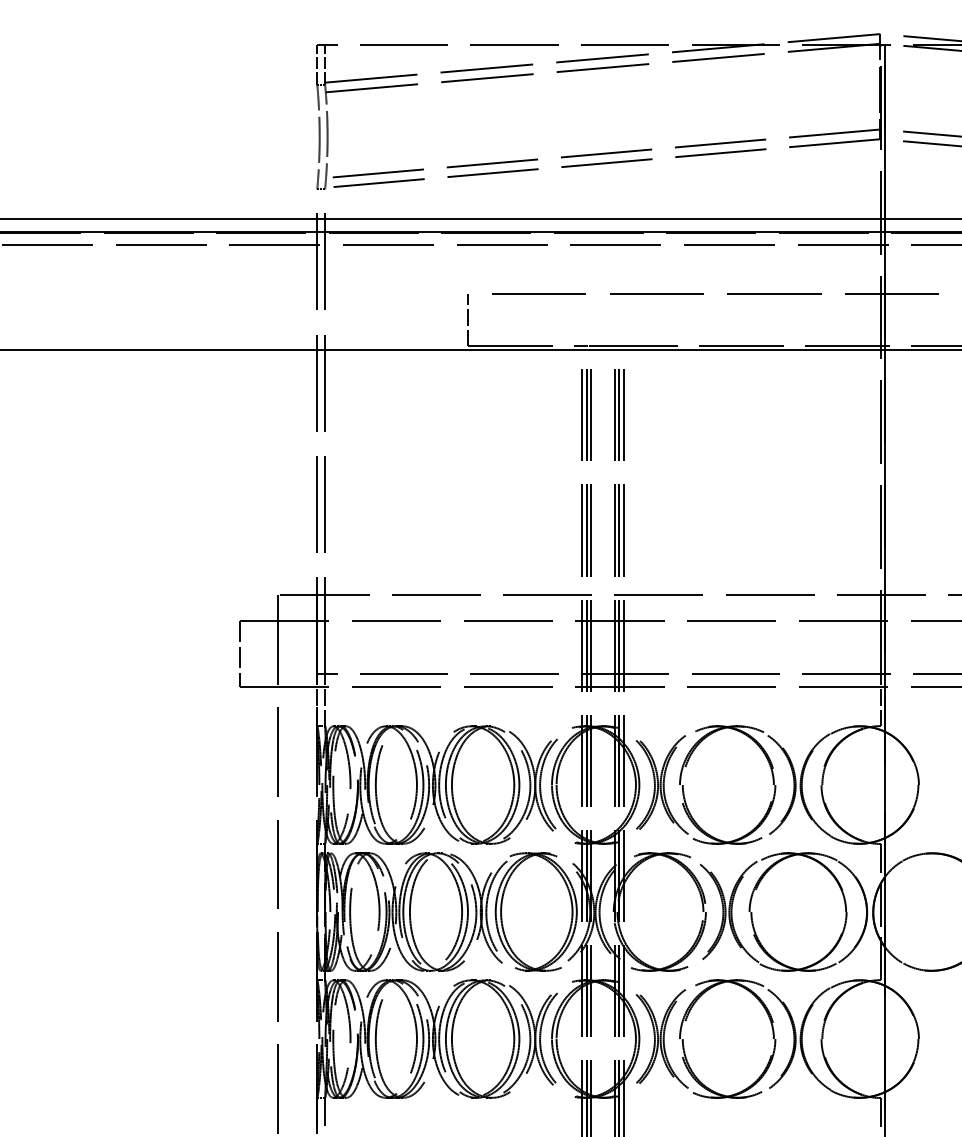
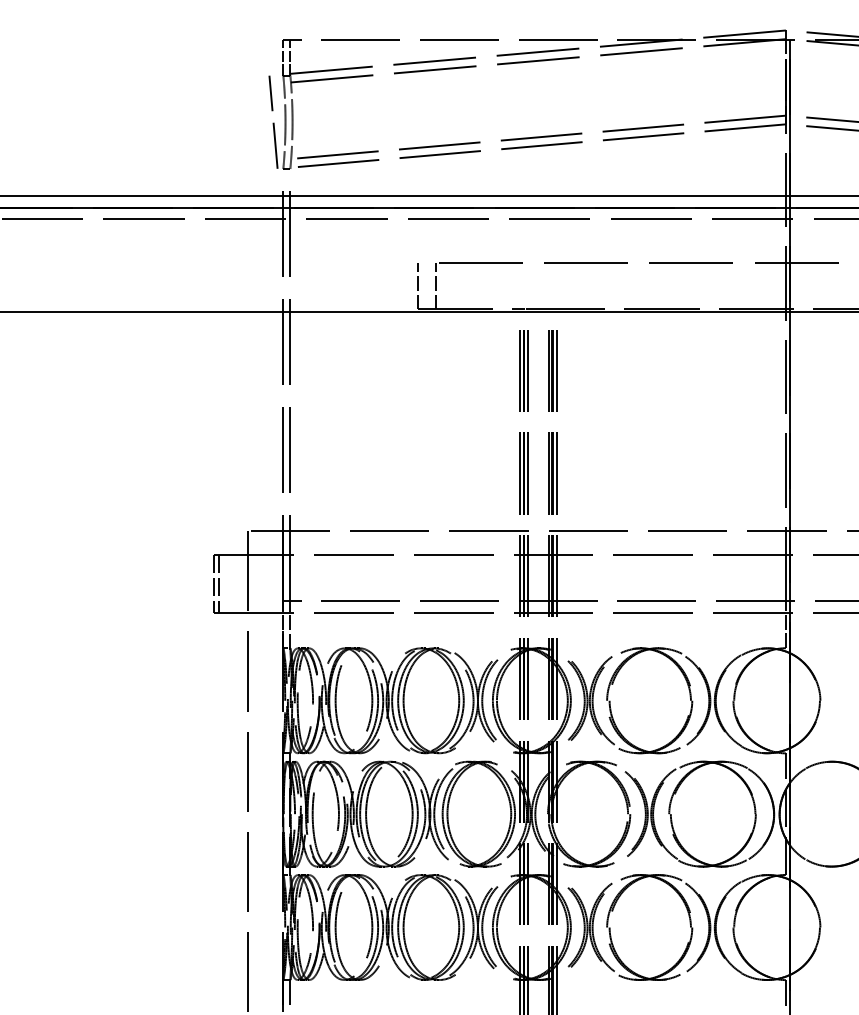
line: (305, 136) -> (272, 121), added
line: (488, 320) -> (436, 286), added
line: (245, 653) -> (219, 583), added

